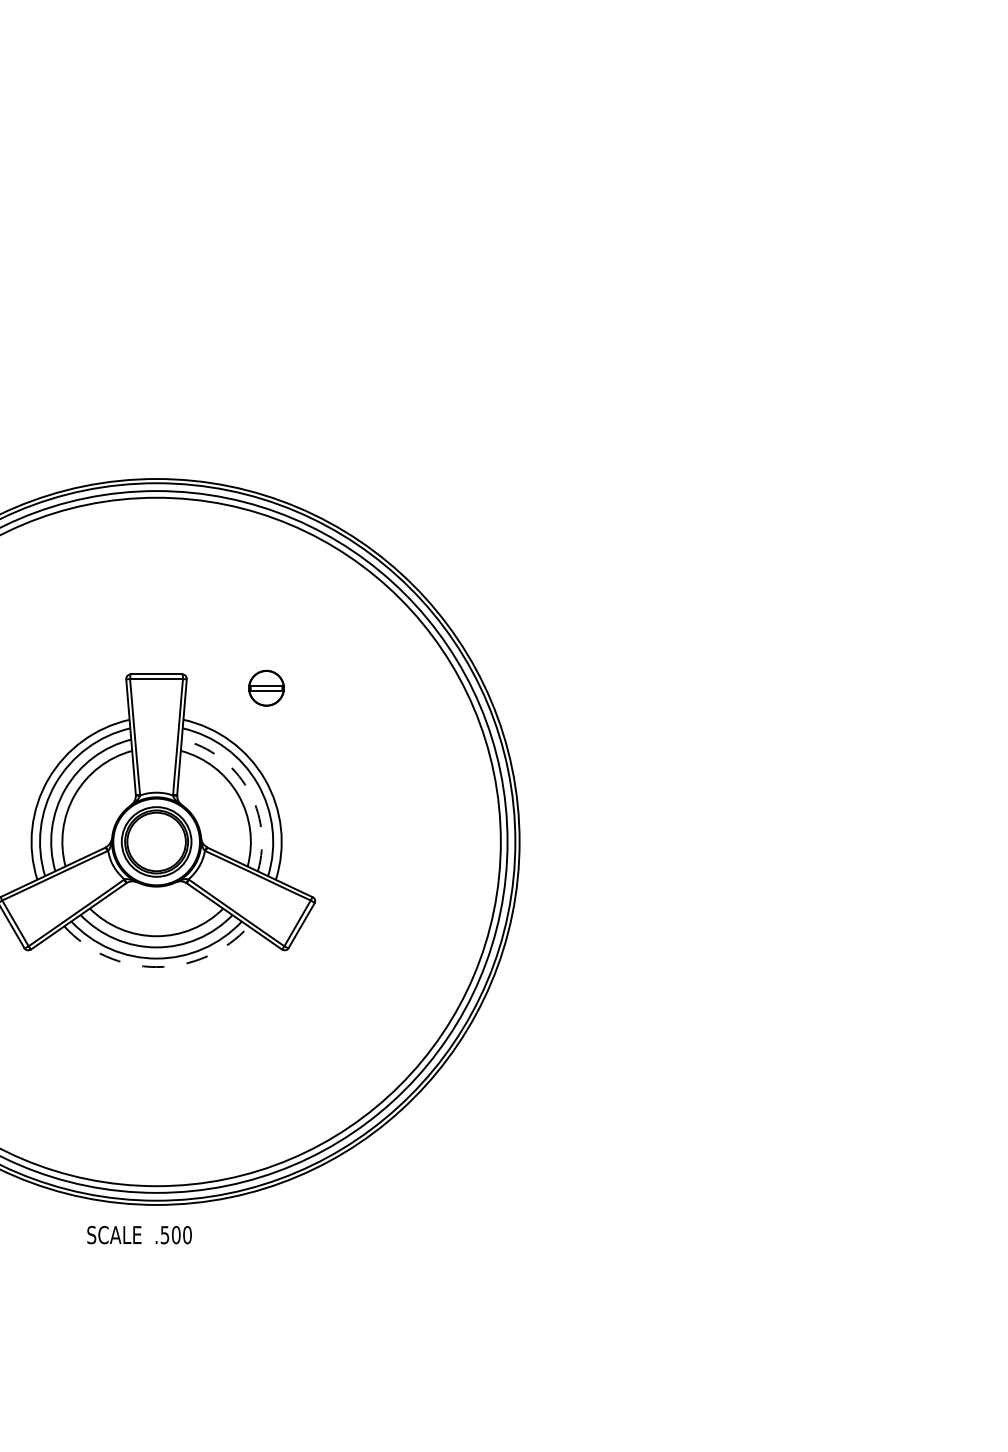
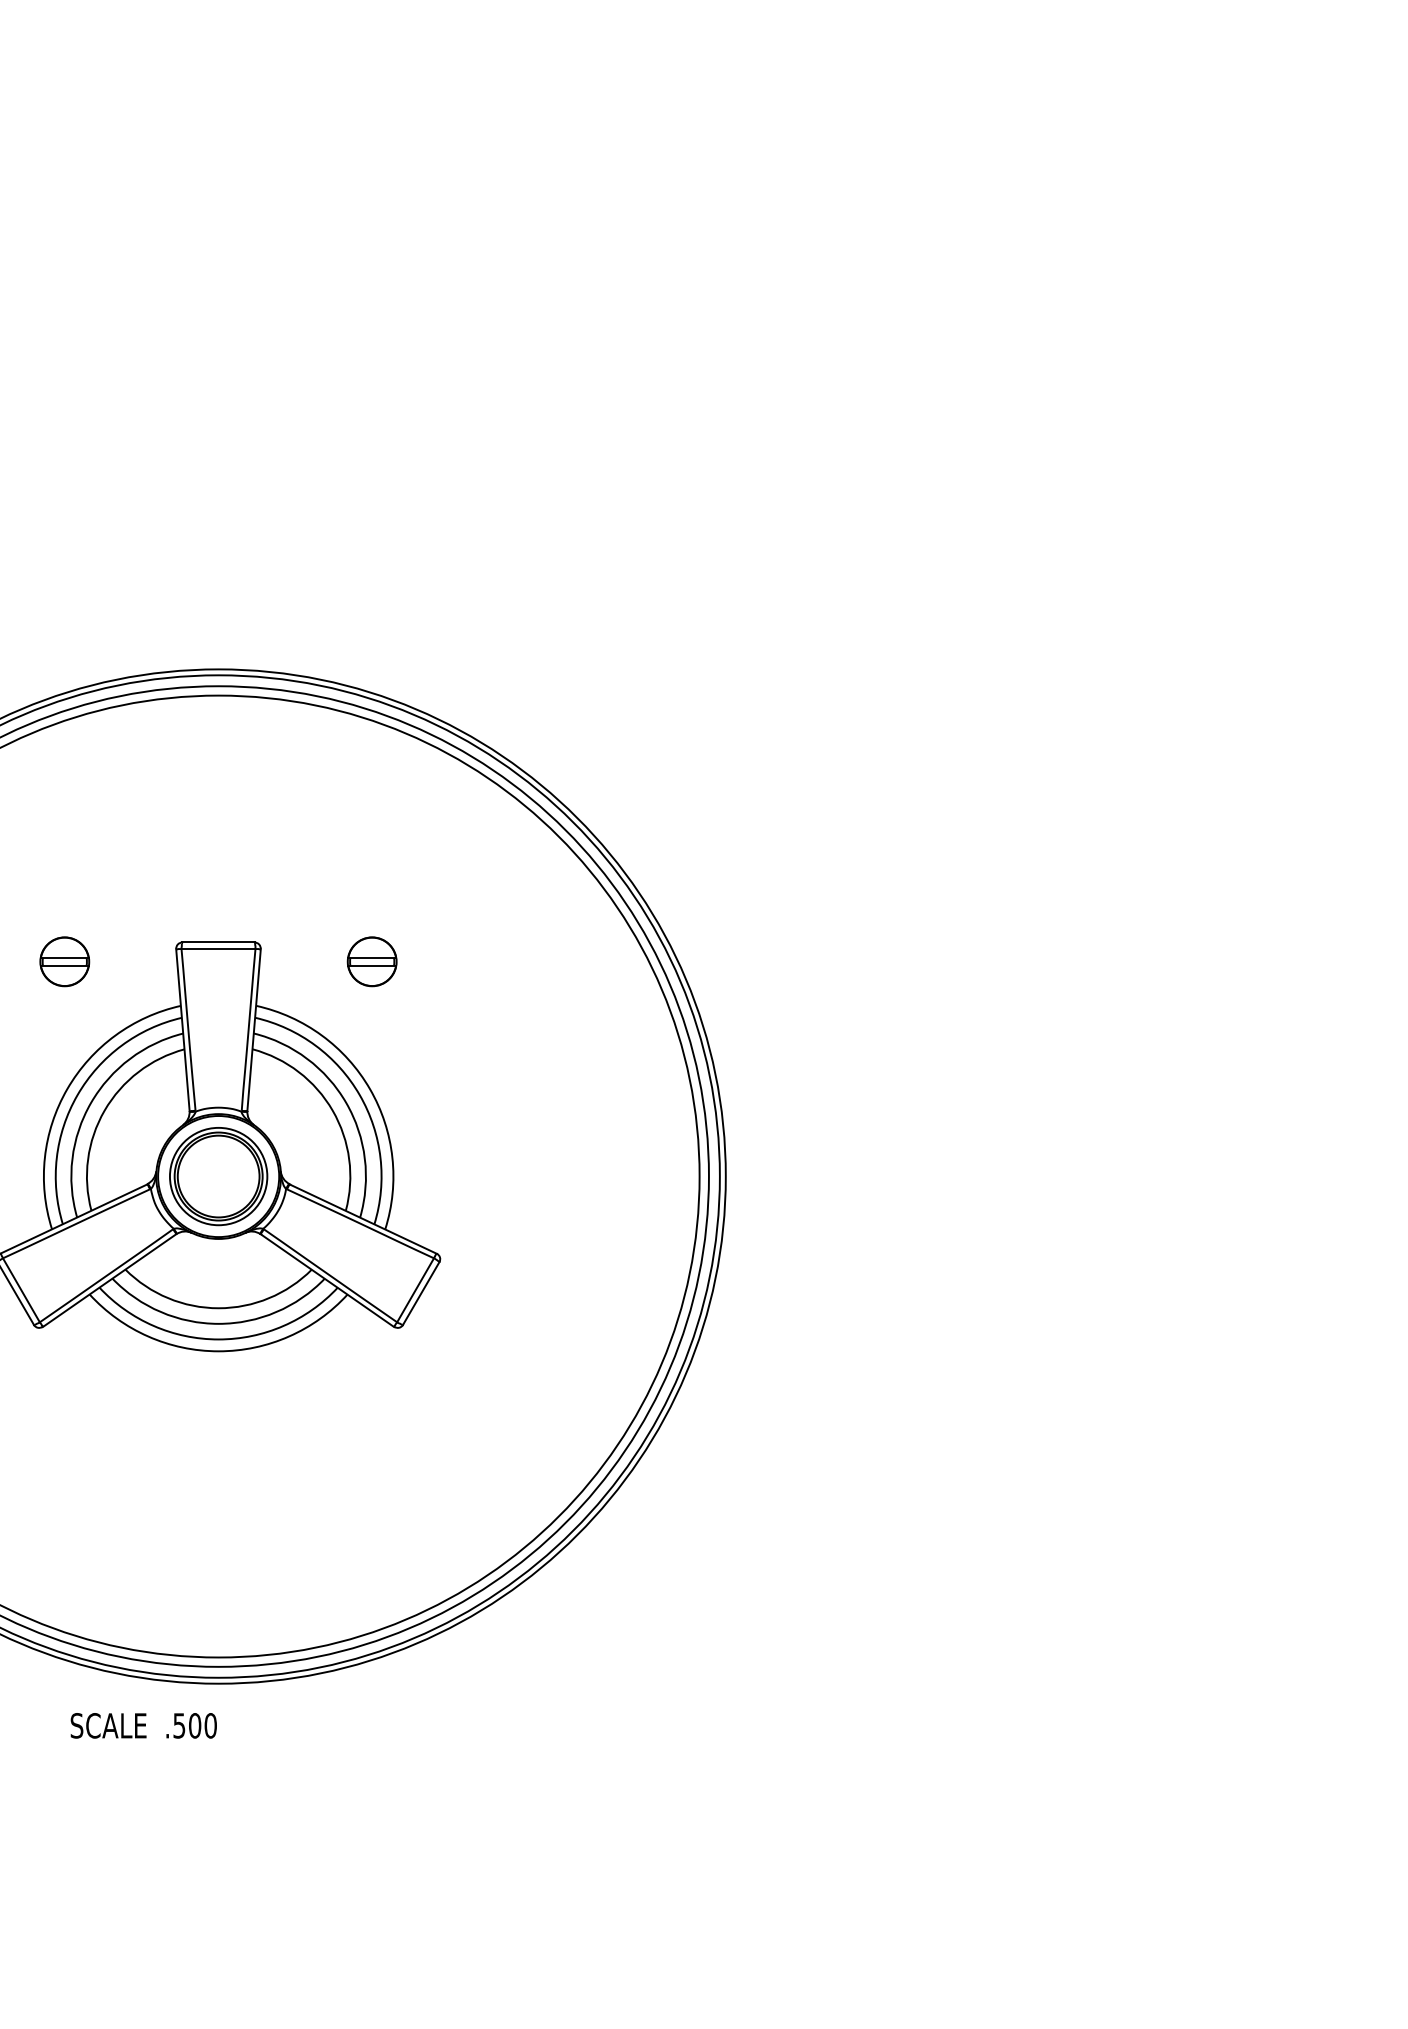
part: (46, 688) -> (64, 961), added
arc: (248, 788) -> (346, 1102), dashed -> solid
arc: (156, 967) -> (218, 1351), dashed -> solid
text: (139, 1234) -> (143, 1725), moved

